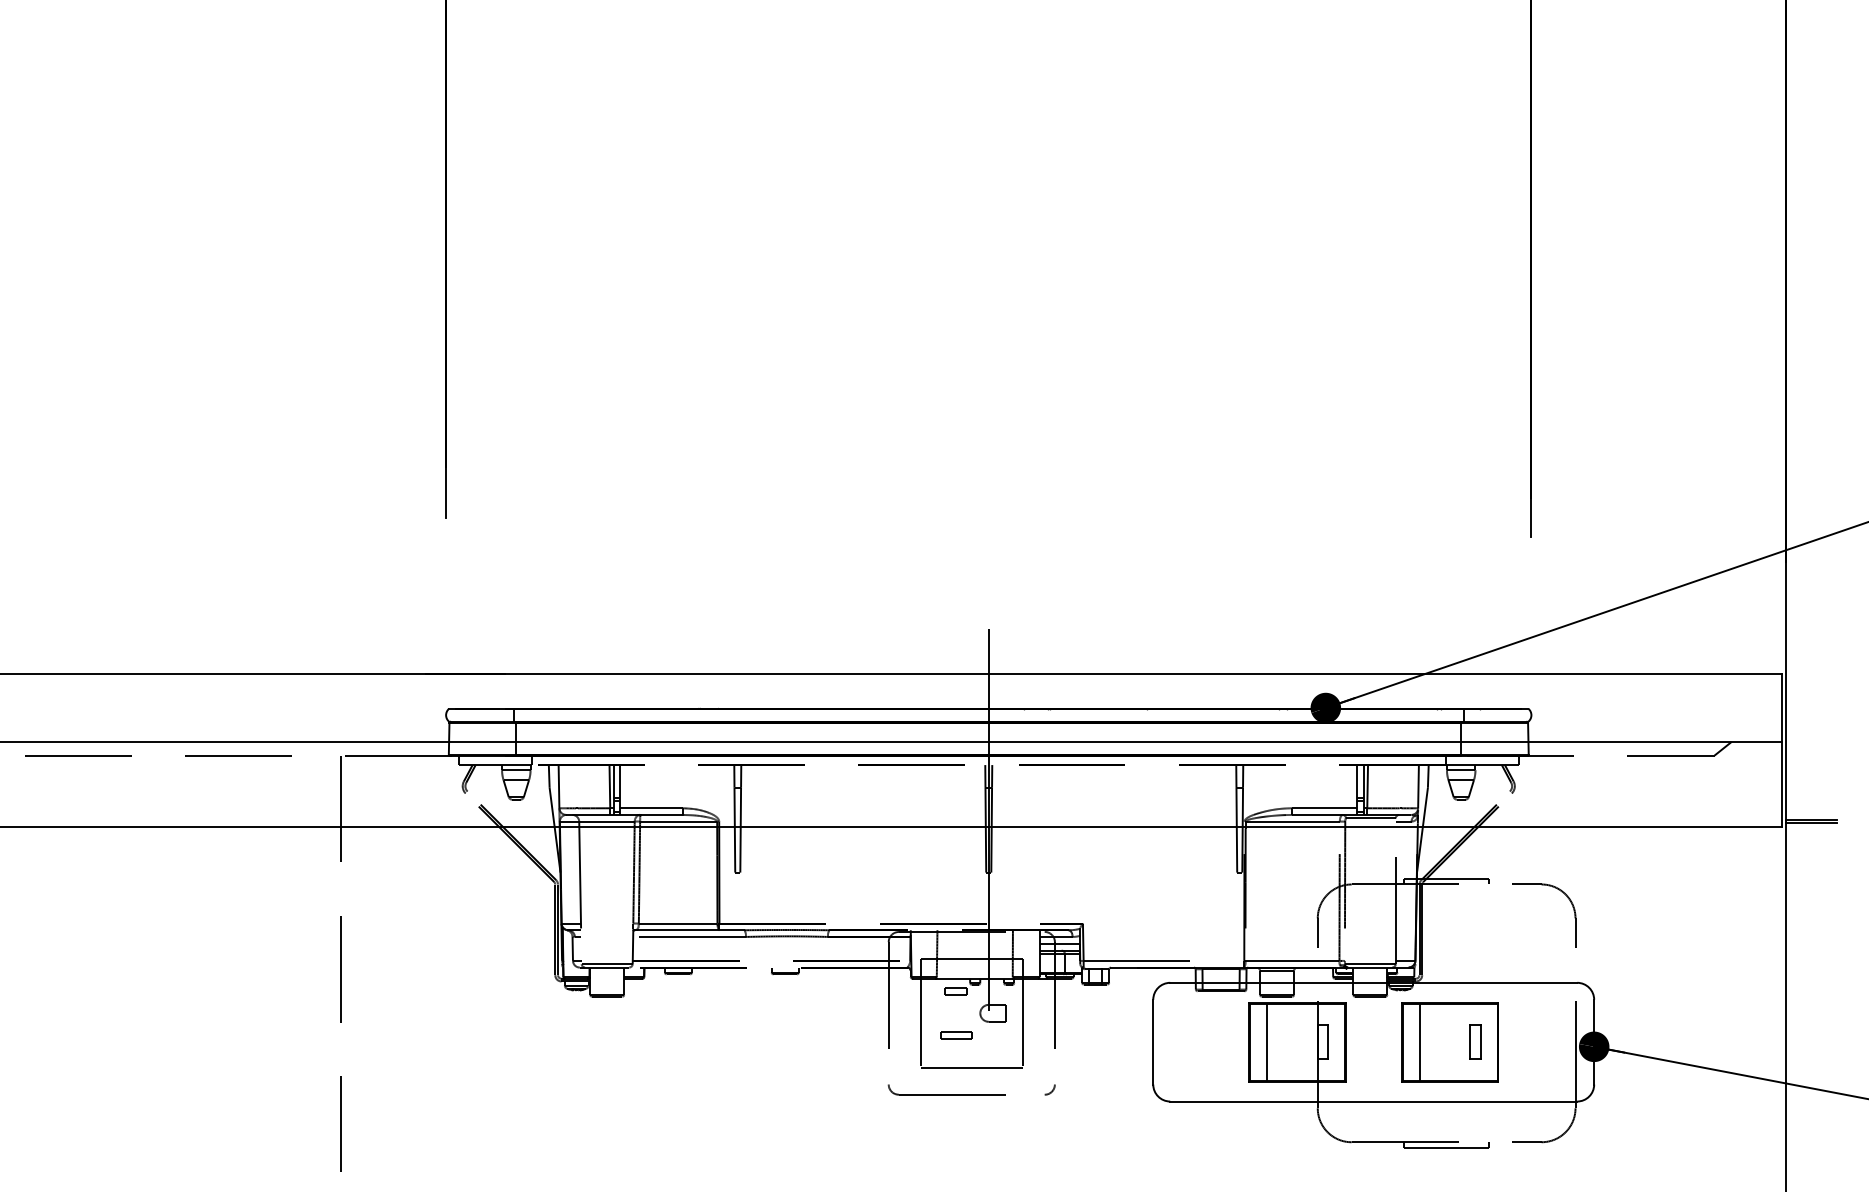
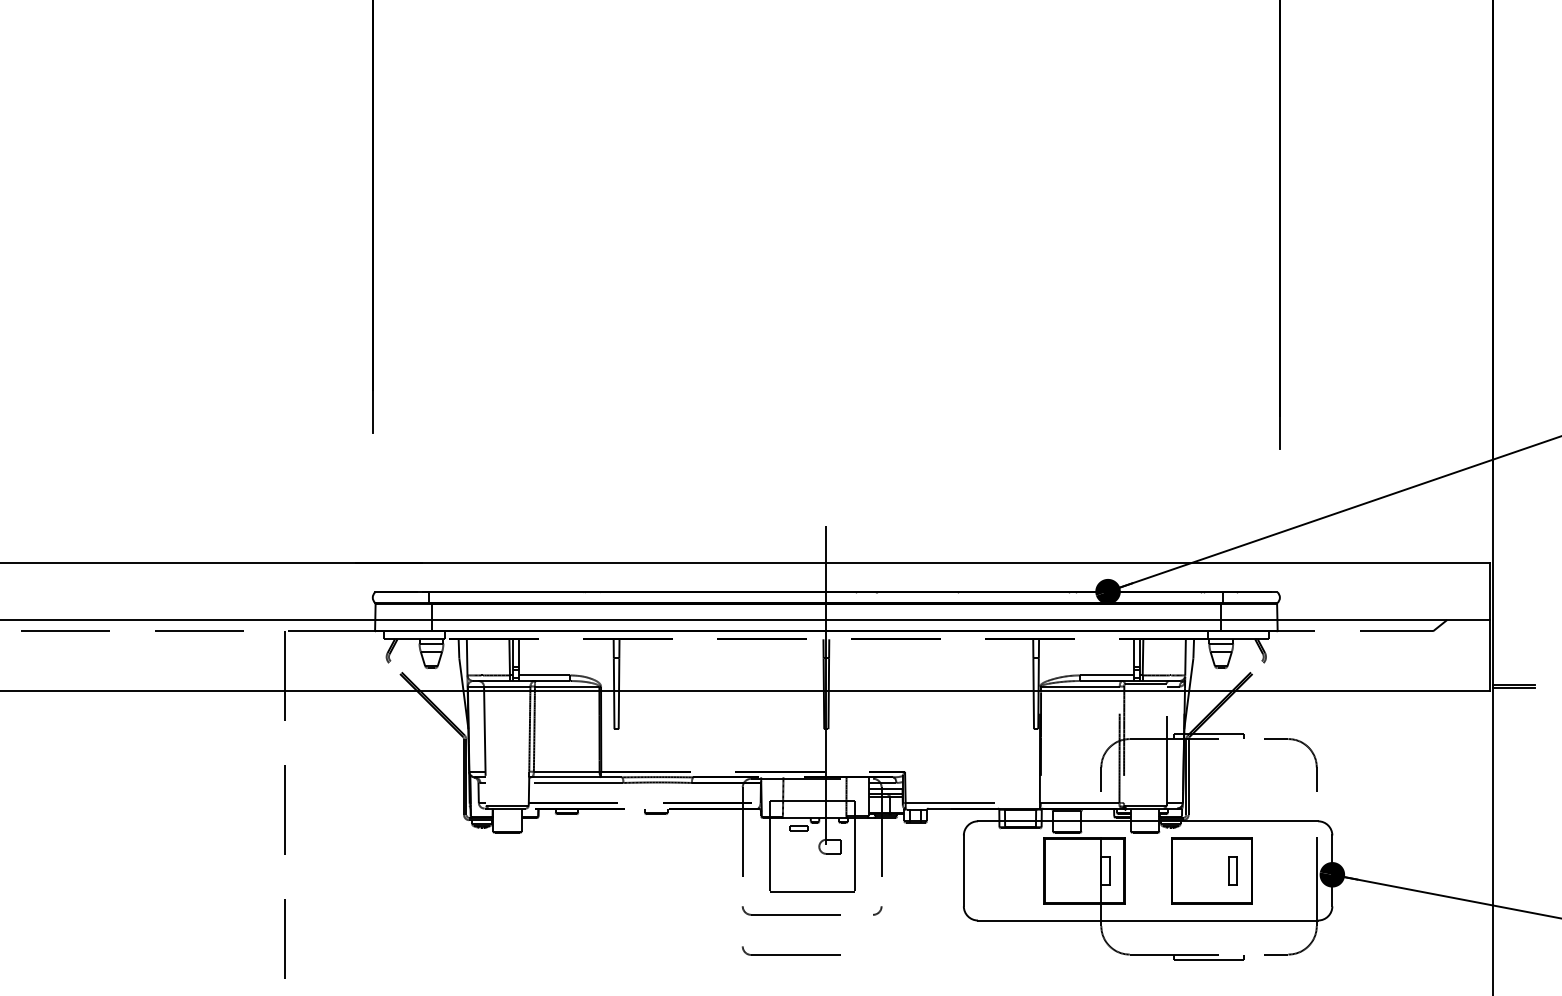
part: (956, 1035) -> (799, 865), removed
line: (1266, 1041) -> (1058, 870), removed
line: (1419, 1041) -> (1186, 870), removed
part: (946, 1137) -> (791, 950), added

